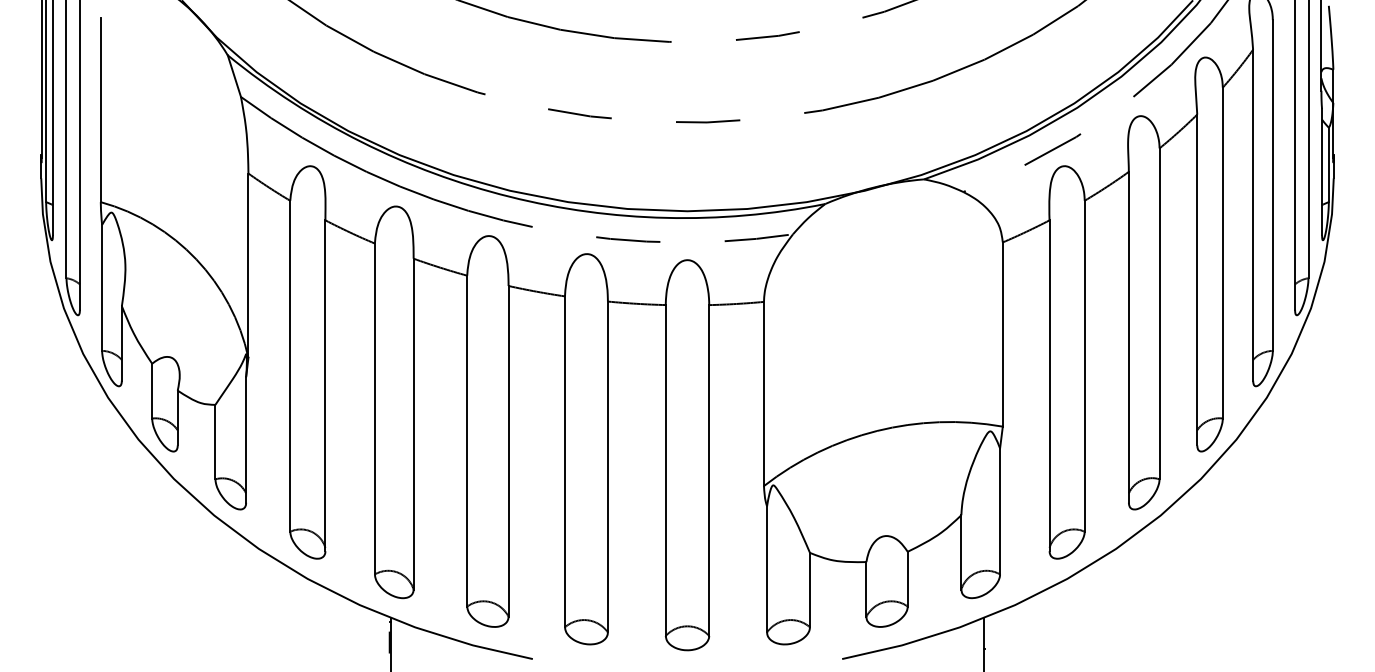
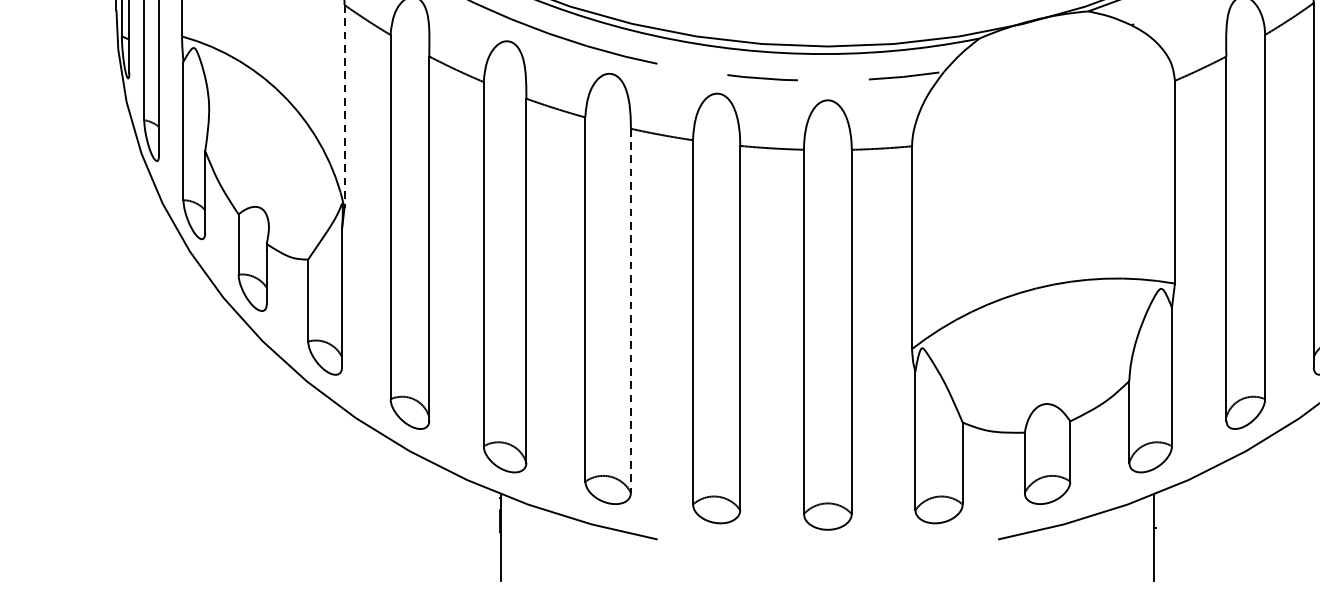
line: (248, 266) -> (344, 107), solid -> dashed
line: (508, 451) -> (630, 310), solid -> dashed

